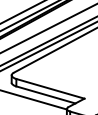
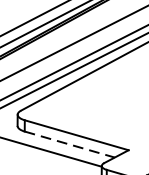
line: (45, 94) -> (69, 143), solid -> dashed

